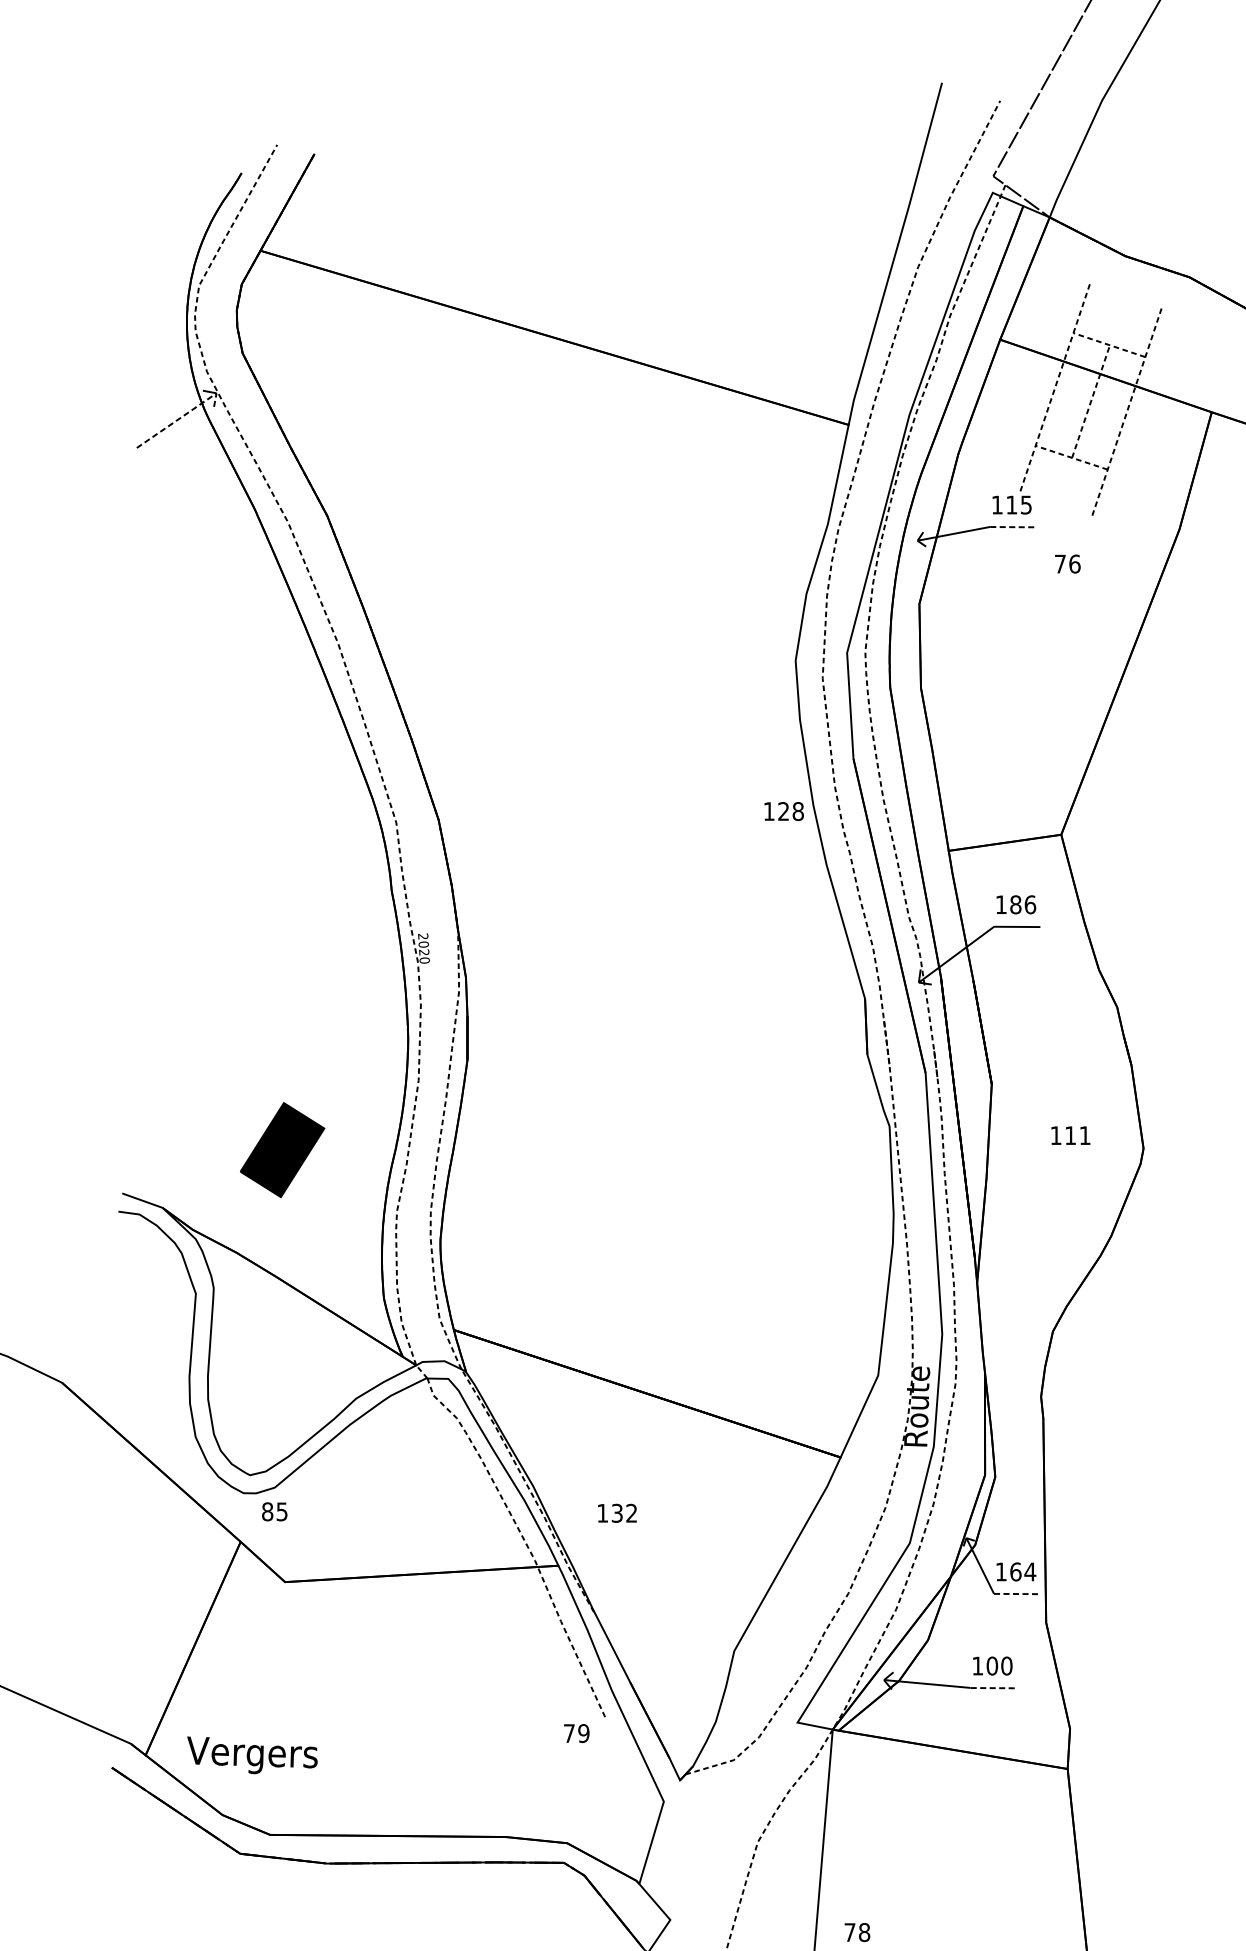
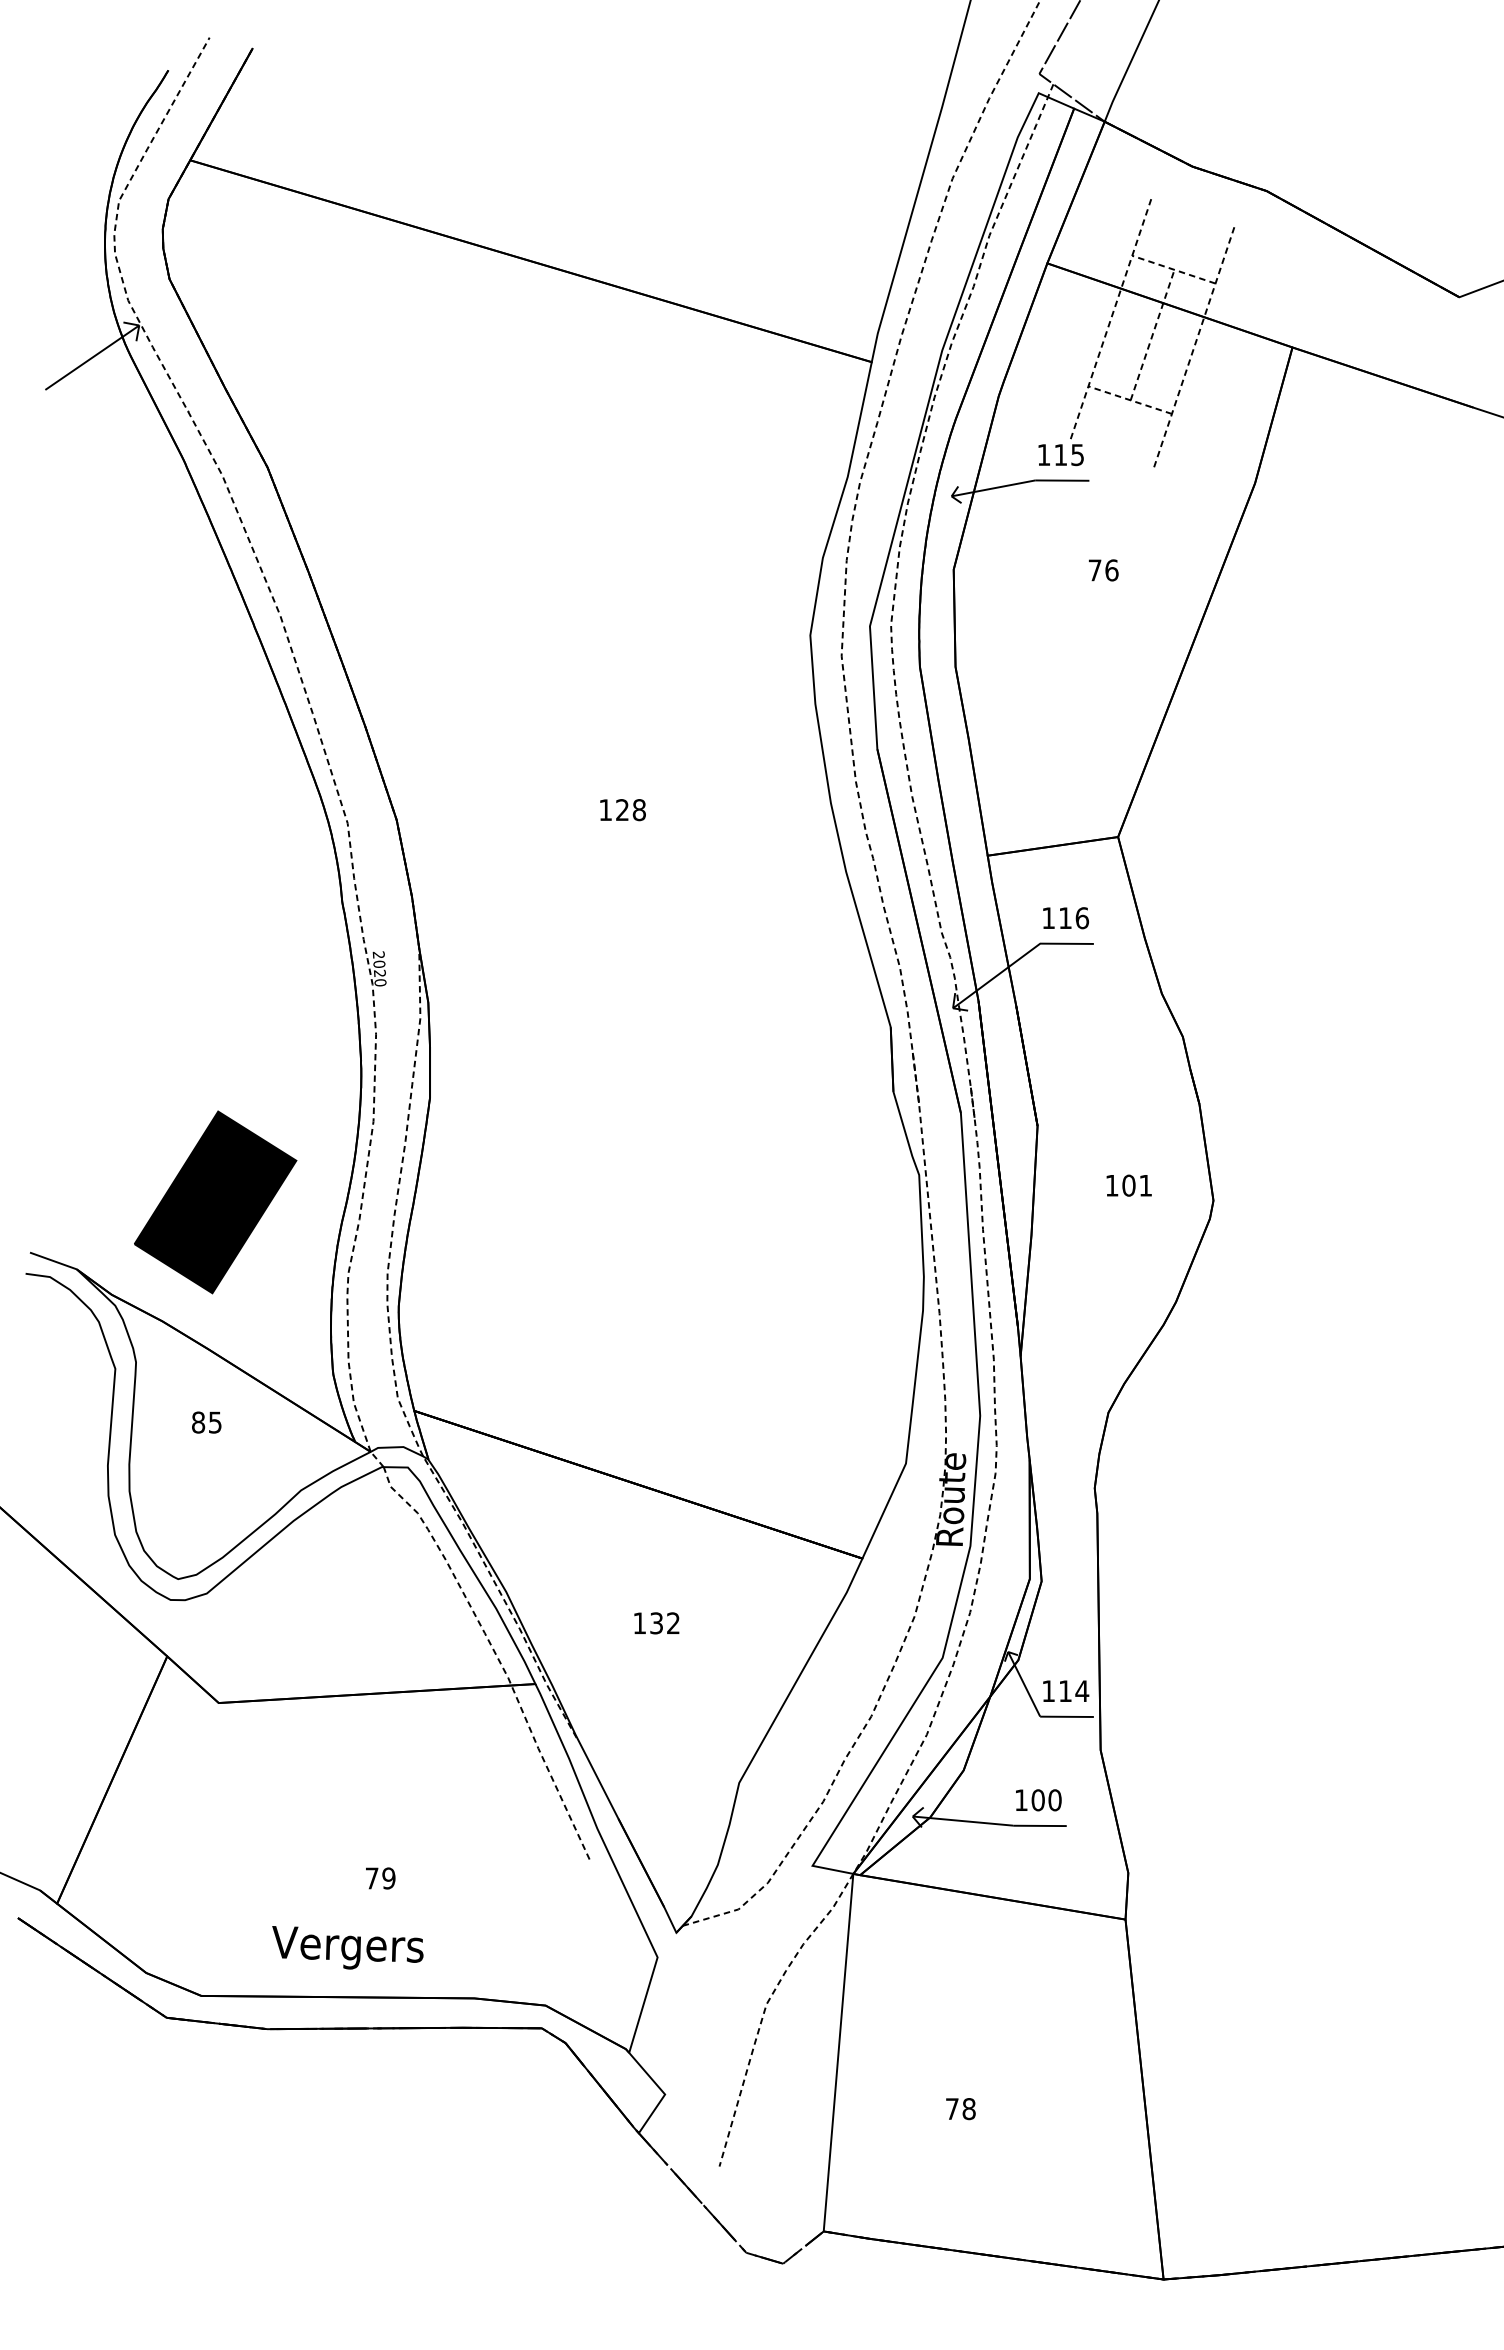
line: (182, 416) -> (99, 352), dashed -> solid
line: (1013, 527) -> (1062, 480), dashed -> solid
text: (1067, 564) -> (1103, 570), moved
text: (783, 811) -> (622, 810), moved
text: (1015, 905) -> (1065, 918), 186 -> 116
text: (1070, 1135) -> (1128, 1185), 111 -> 101
part: (282, 1150) -> (215, 1202), size x1.67
text: (274, 1511) -> (206, 1422), moved
text: (617, 1513) -> (656, 1623), moved
text: (1015, 1572) -> (1065, 1691), 164 -> 114
line: (1017, 1593) -> (1067, 1716), dashed -> solid
line: (993, 1687) -> (1039, 1825), dashed -> solid
text: (576, 1733) -> (380, 1878), moved
text: (252, 1755) -> (347, 1947), moved
text: (857, 1932) -> (960, 2109), moved

